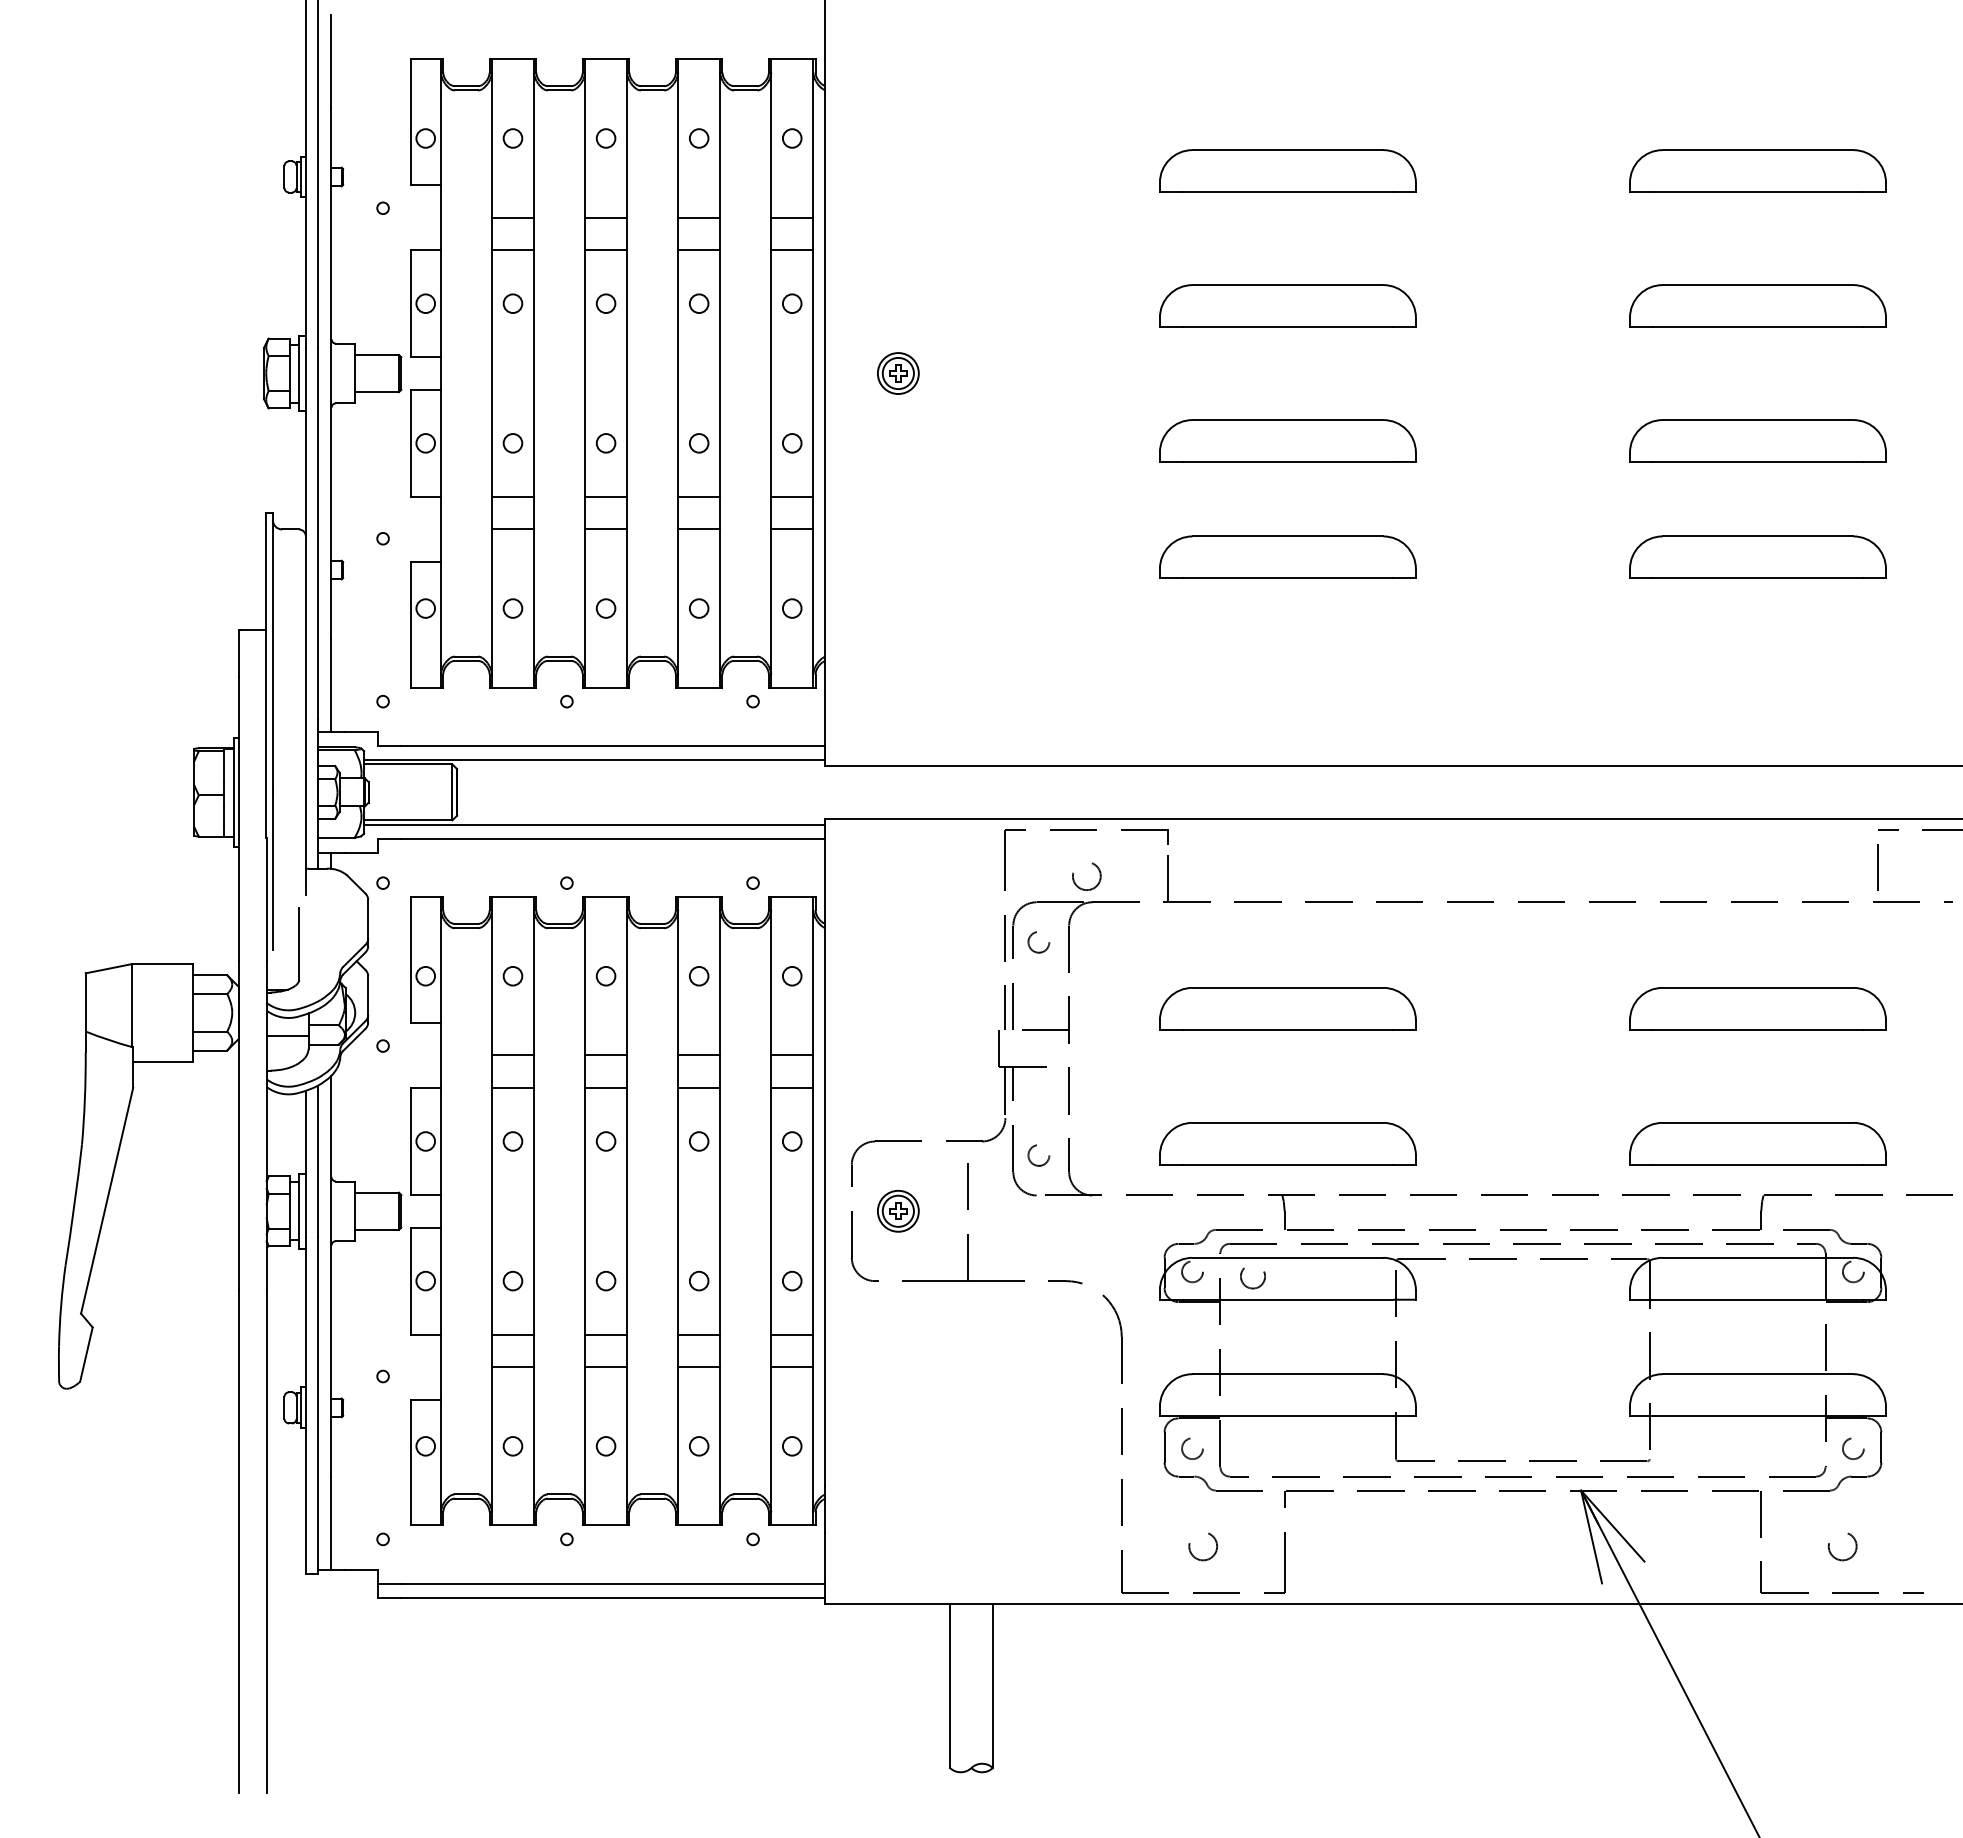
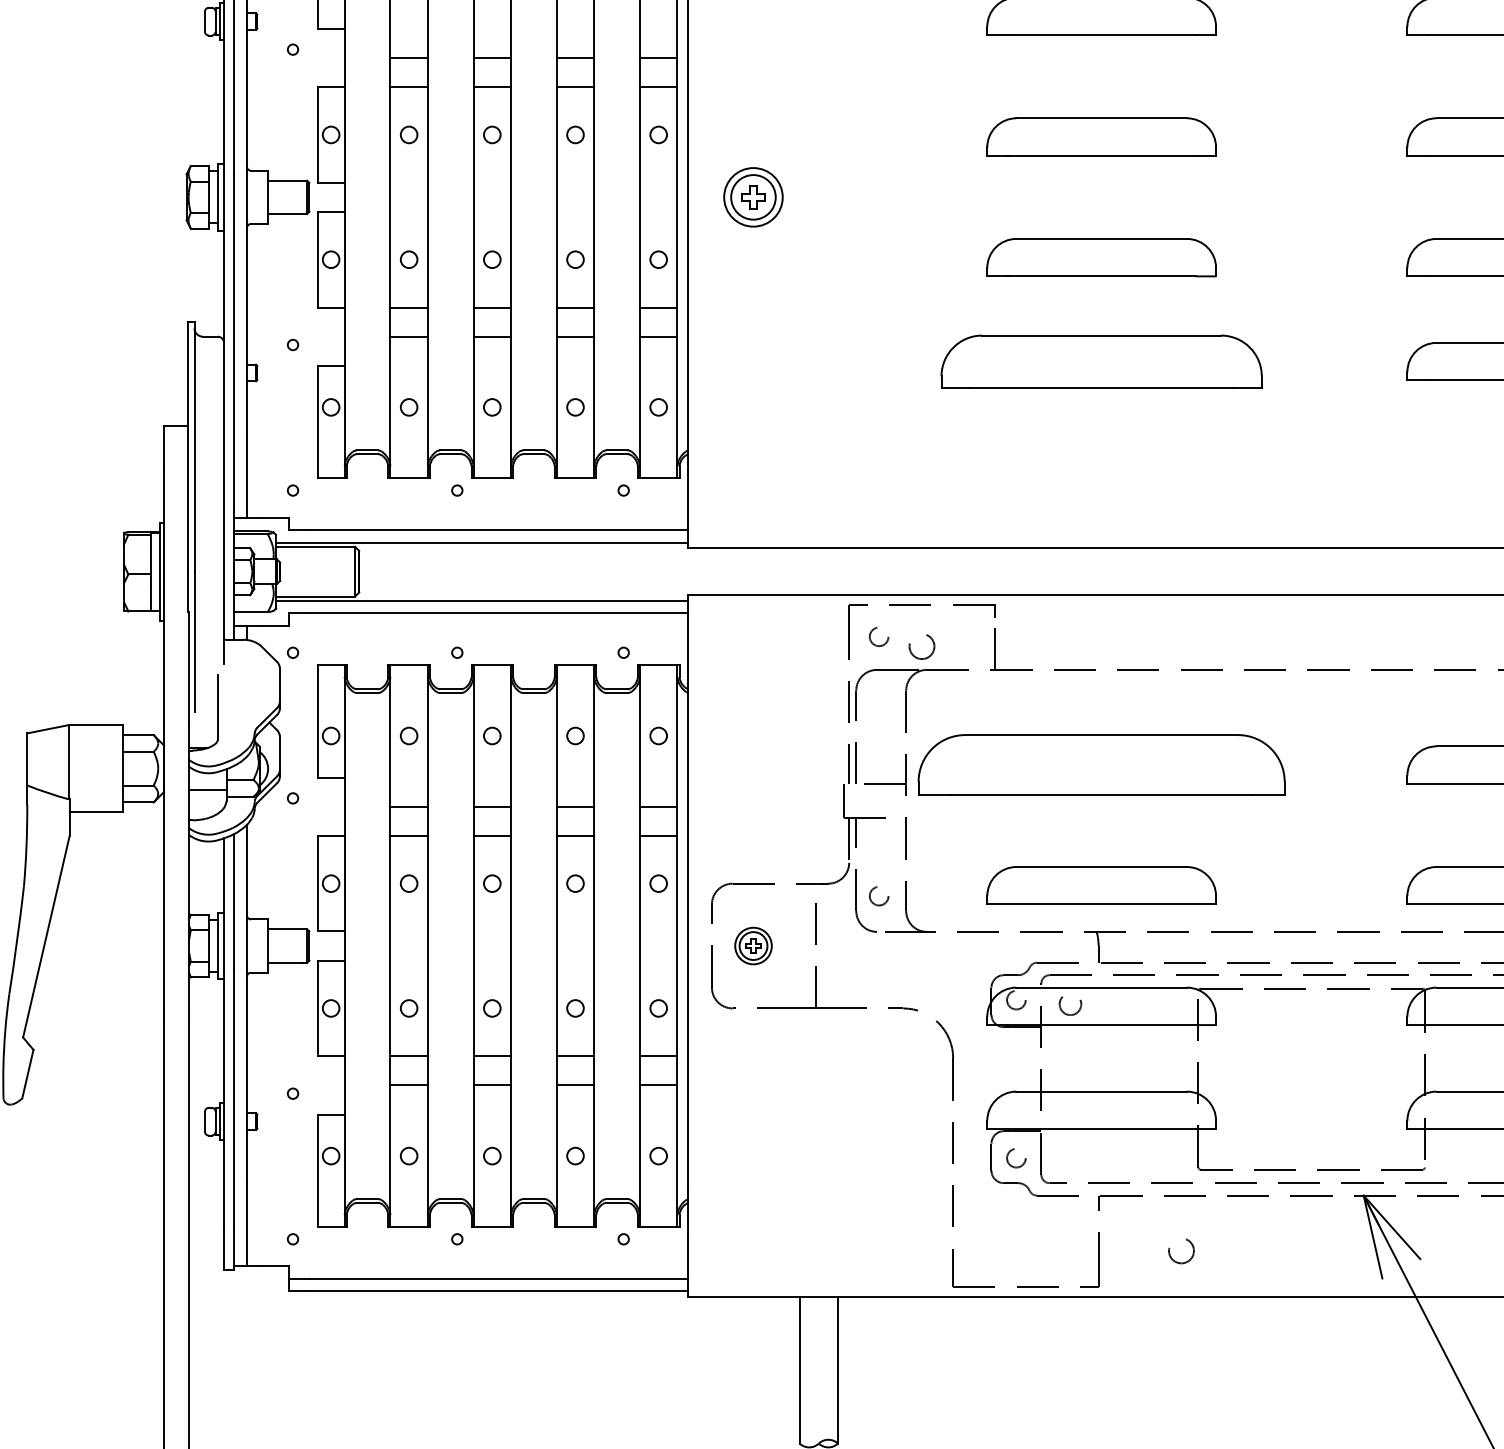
part: (898, 373) -> (753, 197), size x1.6
part: (1287, 556) -> (1101, 360), size x1.4
circle: (1038, 942) -> (878, 637), moved
part: (1287, 1008) -> (1101, 764), size x1.6
circle: (1203, 1546) -> (1181, 1250), moved

